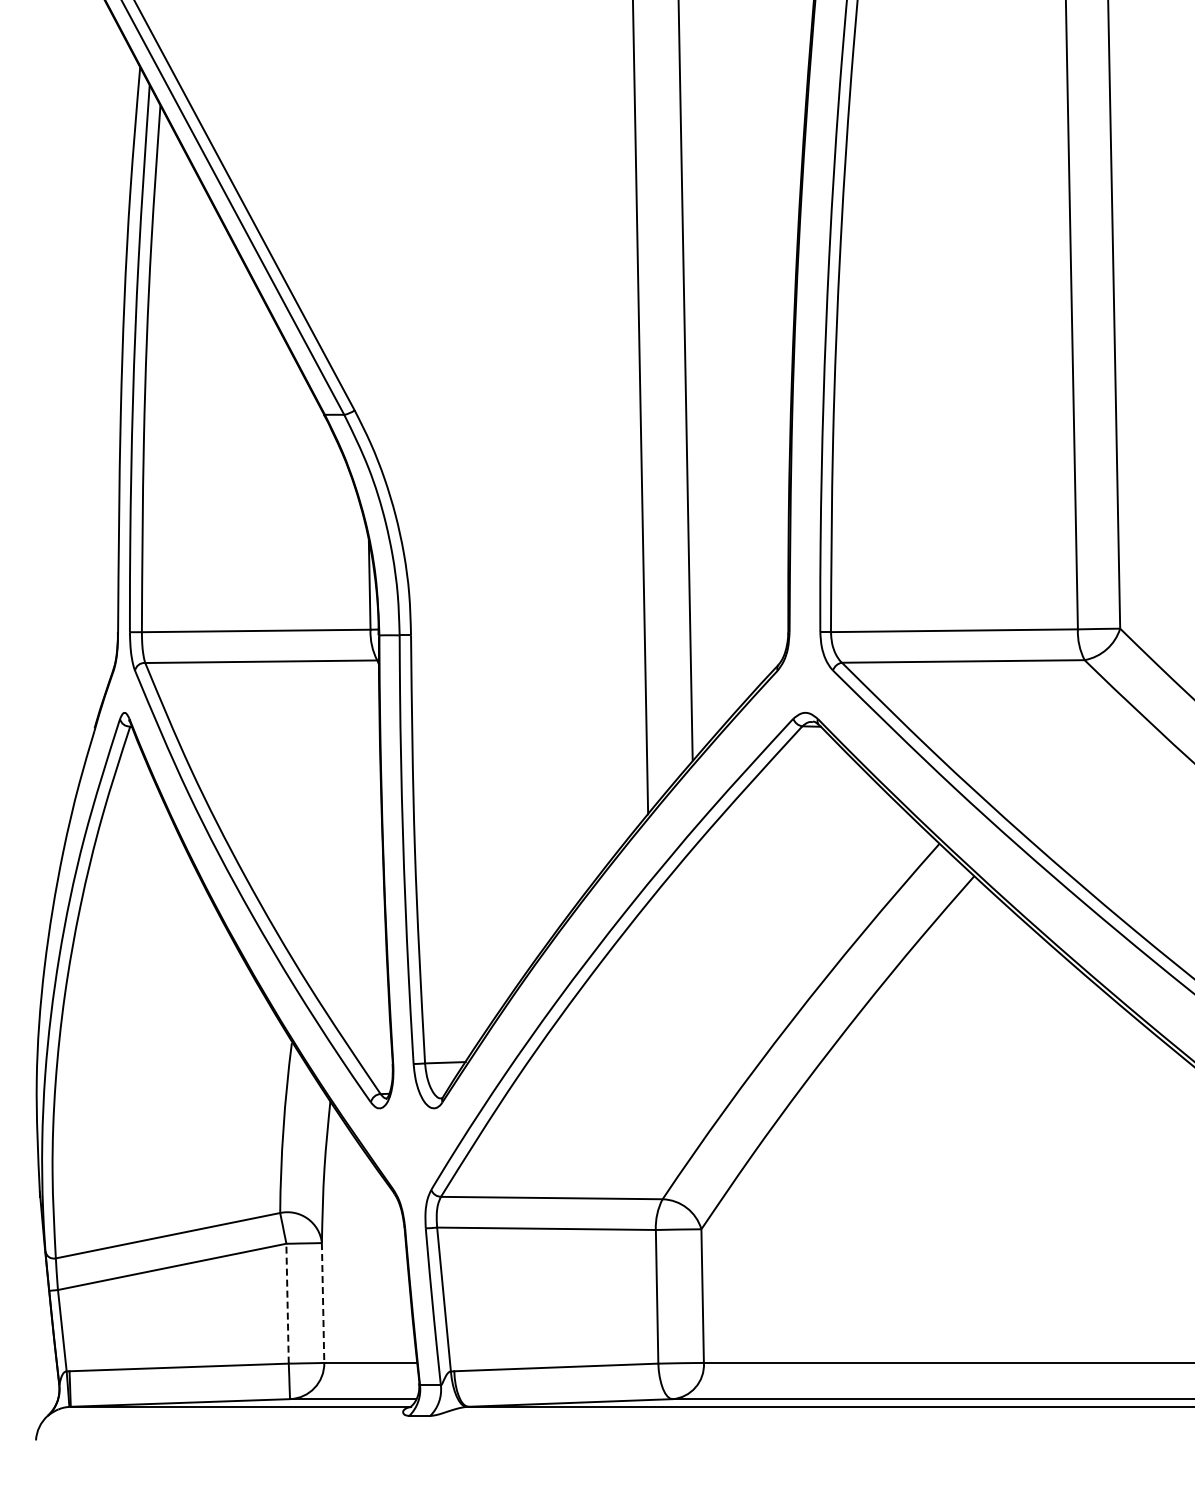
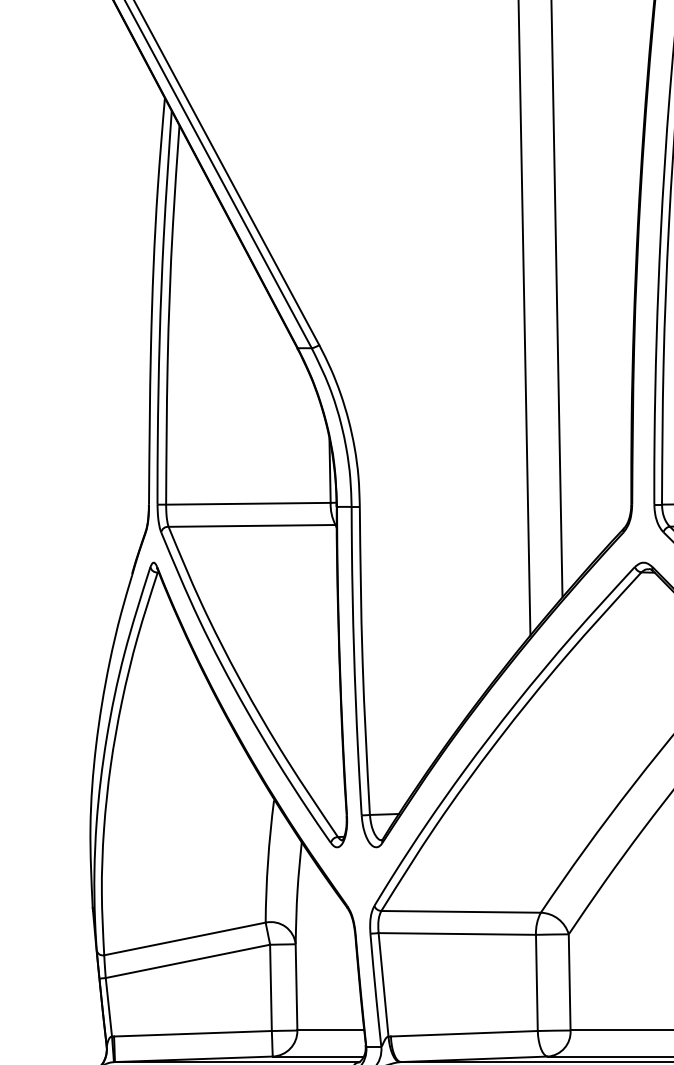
line: (287, 1303) -> (270, 987), dashed -> solid
line: (323, 1303) -> (296, 987), dashed -> solid

